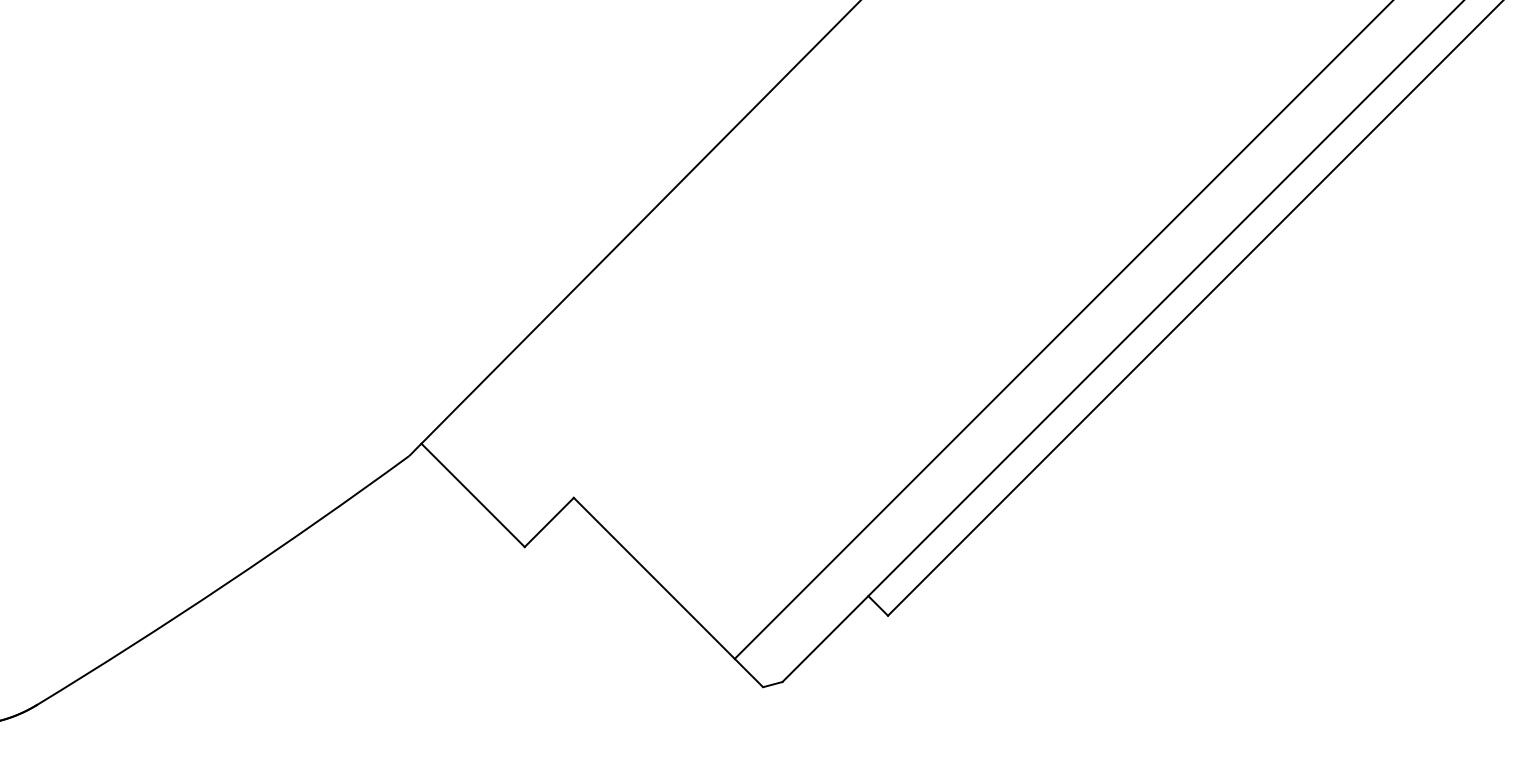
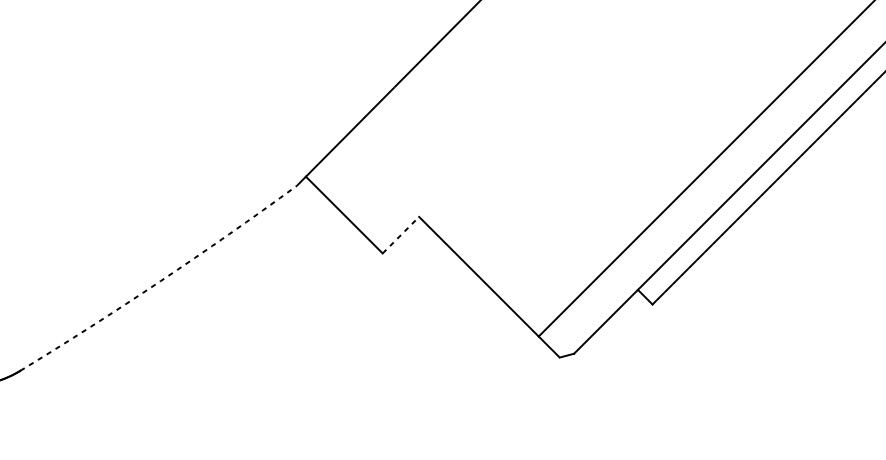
line: (549, 522) -> (401, 235), solid -> dashed
arc: (225, 584) -> (160, 281), solid -> dashed

